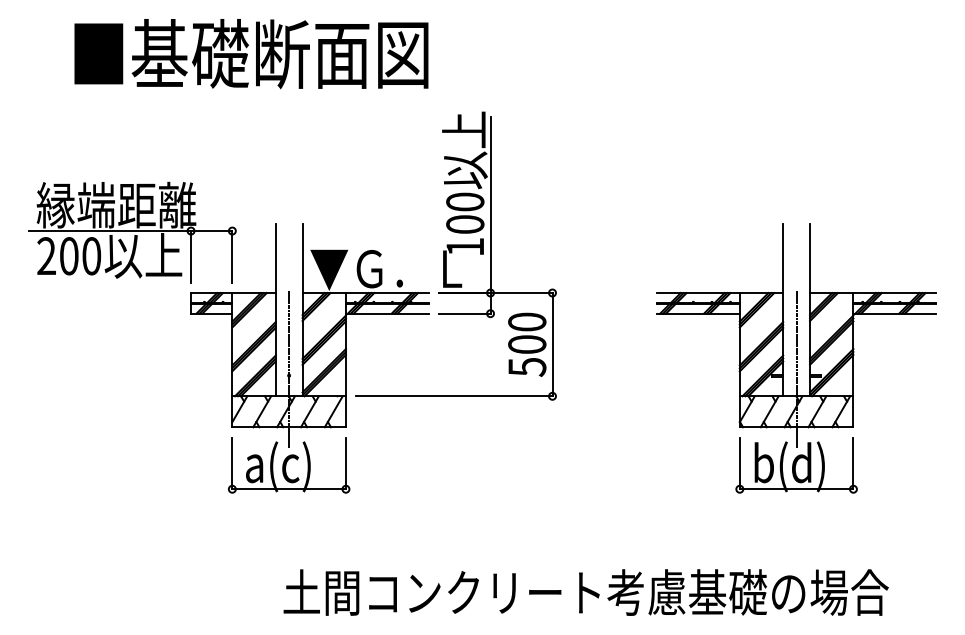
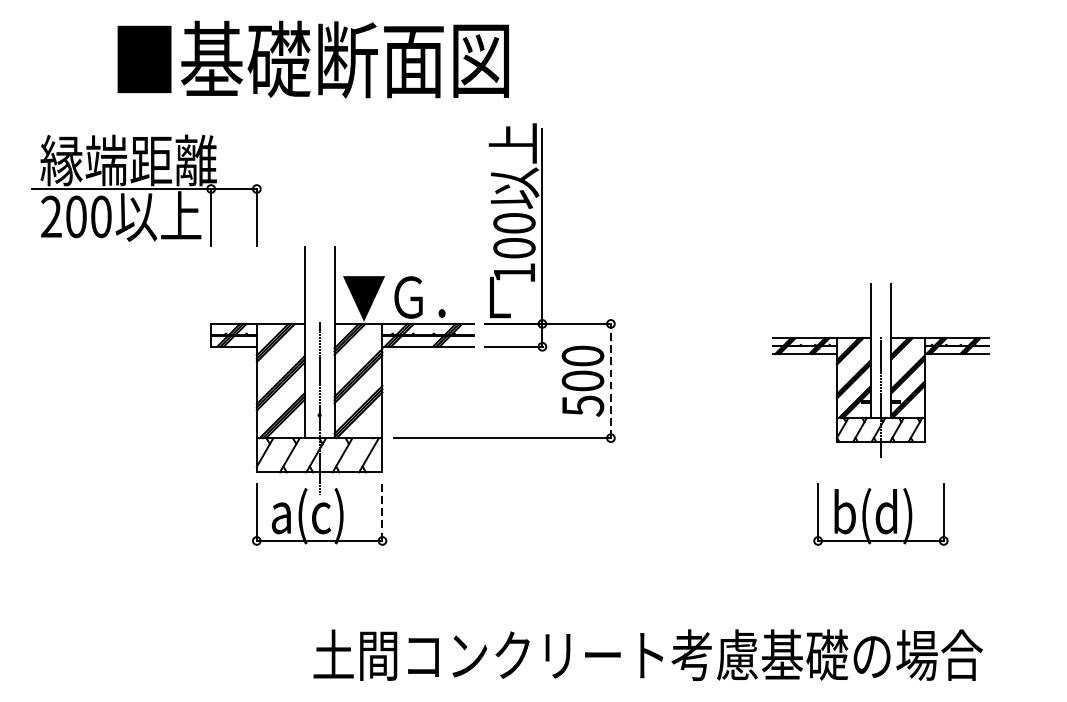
text: (251, 54) -> (313, 60), moved
part: (132, 232) -> (146, 190), moved
part: (796, 335) -> (880, 370), size x0.7
line: (552, 344) -> (610, 380), solid -> dashed
line: (345, 463) -> (381, 512), solid -> dashed

